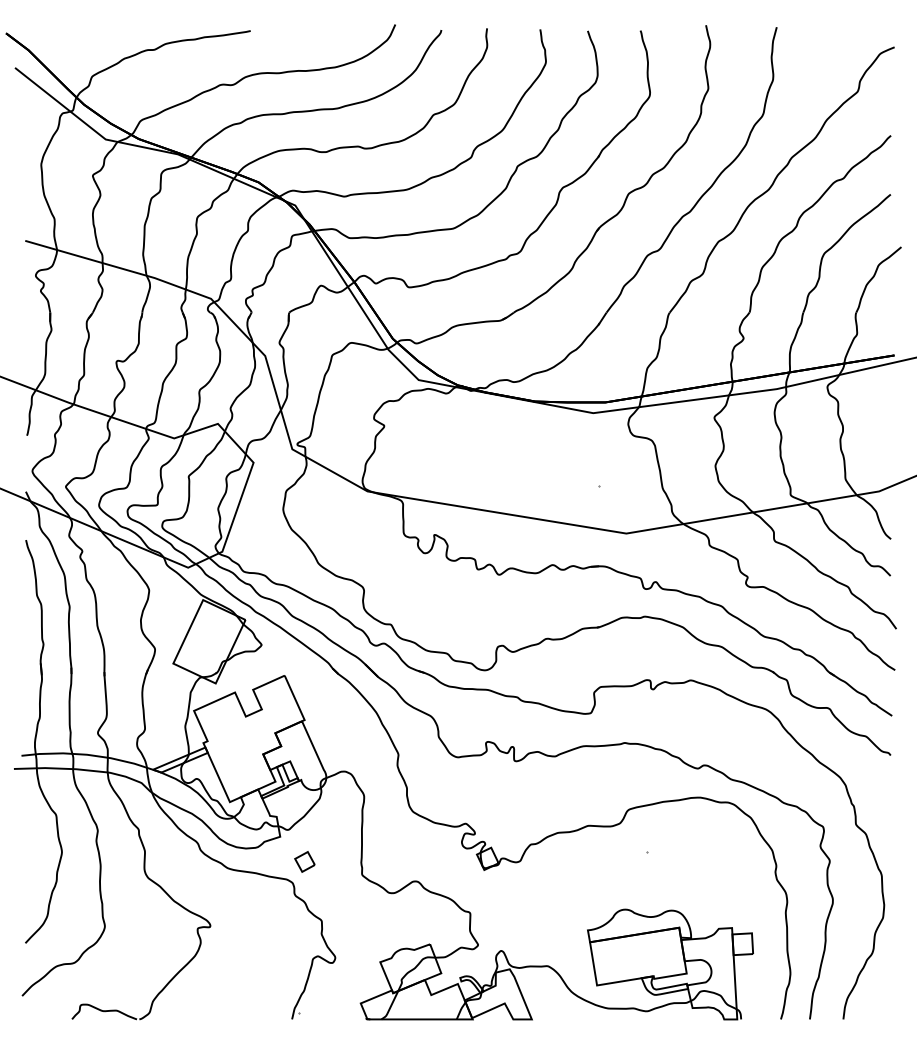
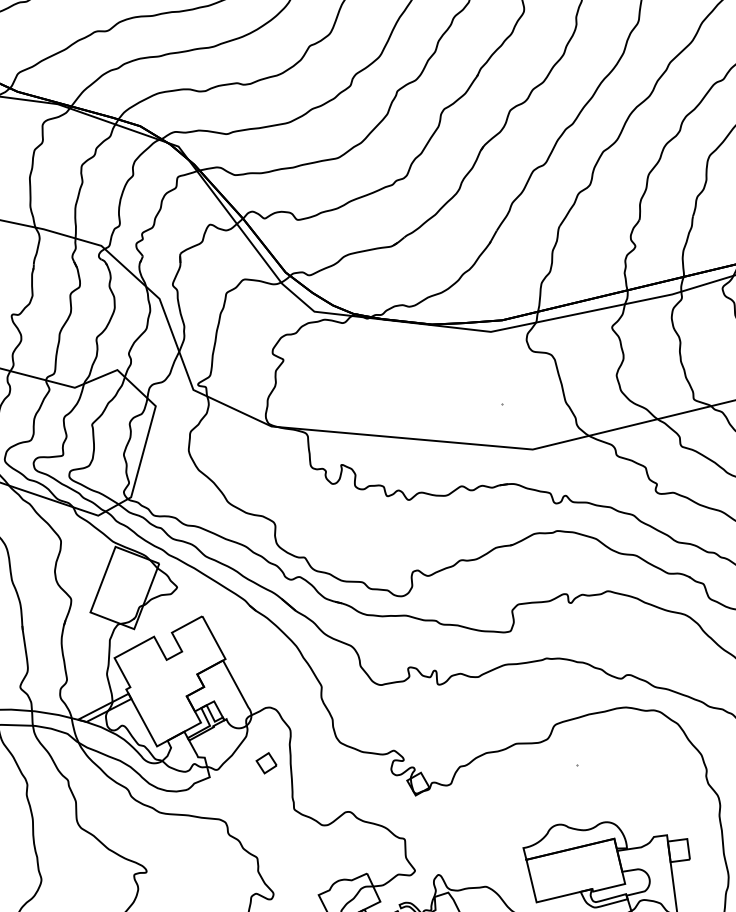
part: (304, 861) -> (266, 762), moved

